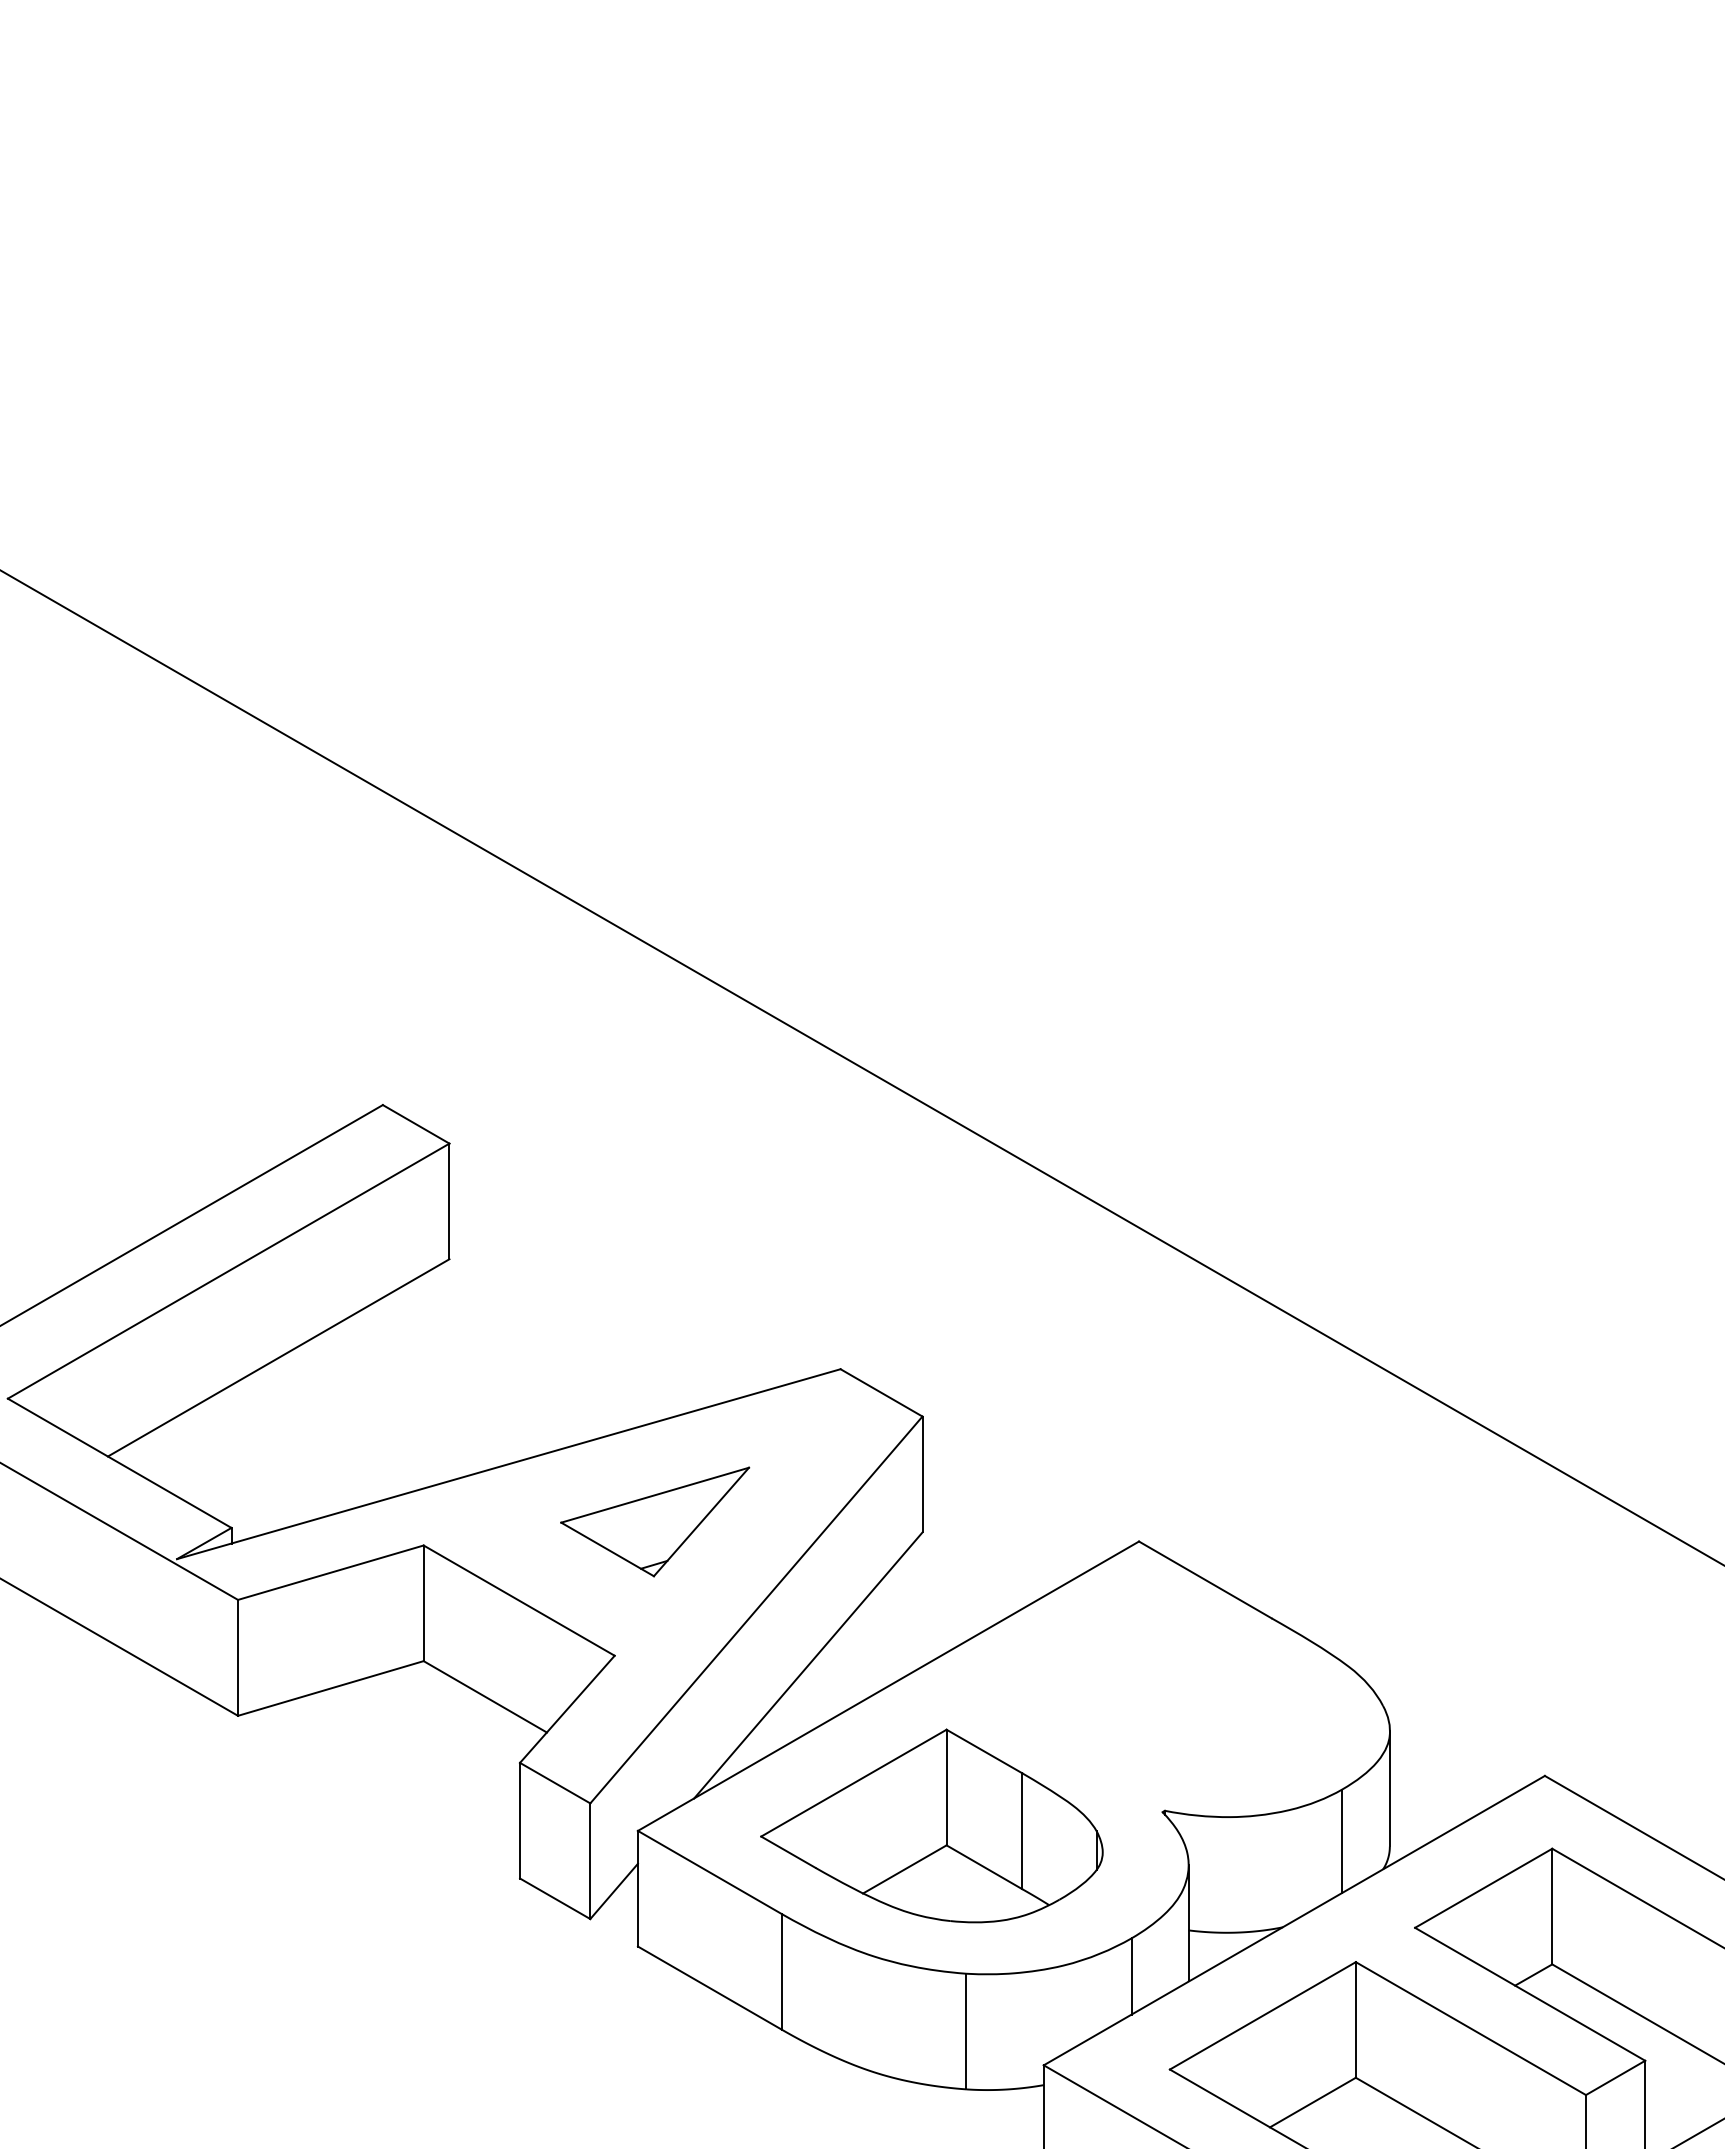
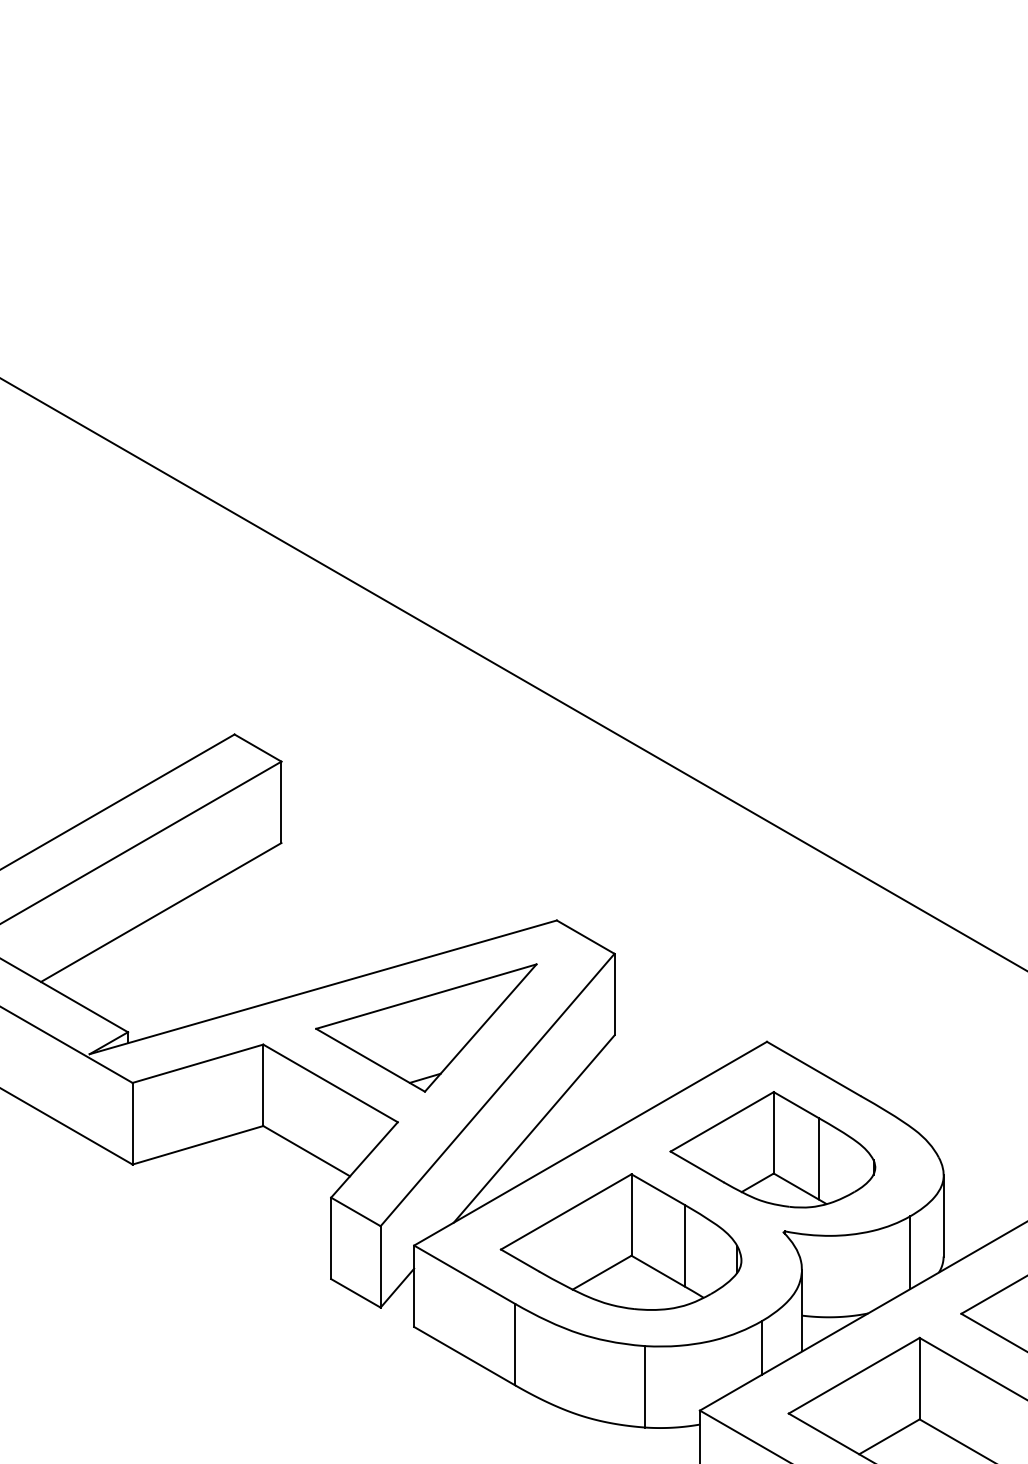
part: (654, 1521) -> (425, 1027), size x1.67
part: (1147, 1694) -> (772, 1149), added

